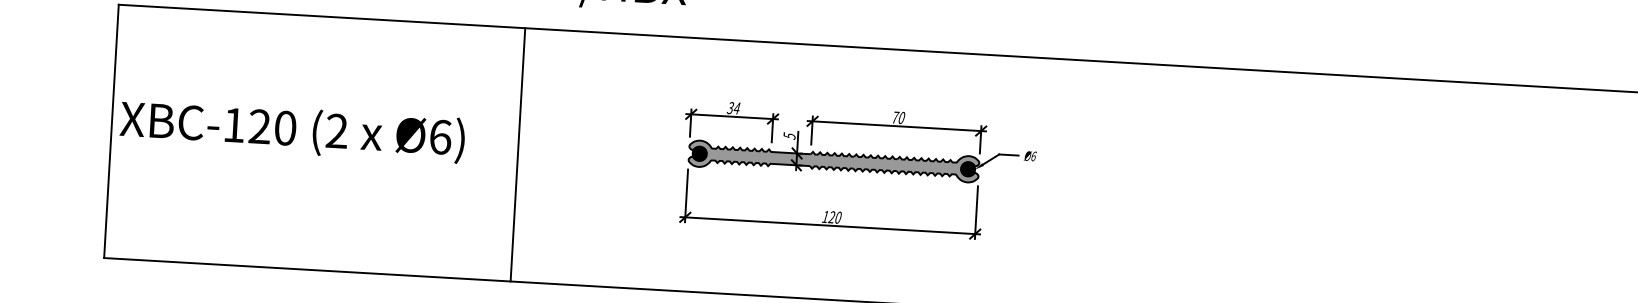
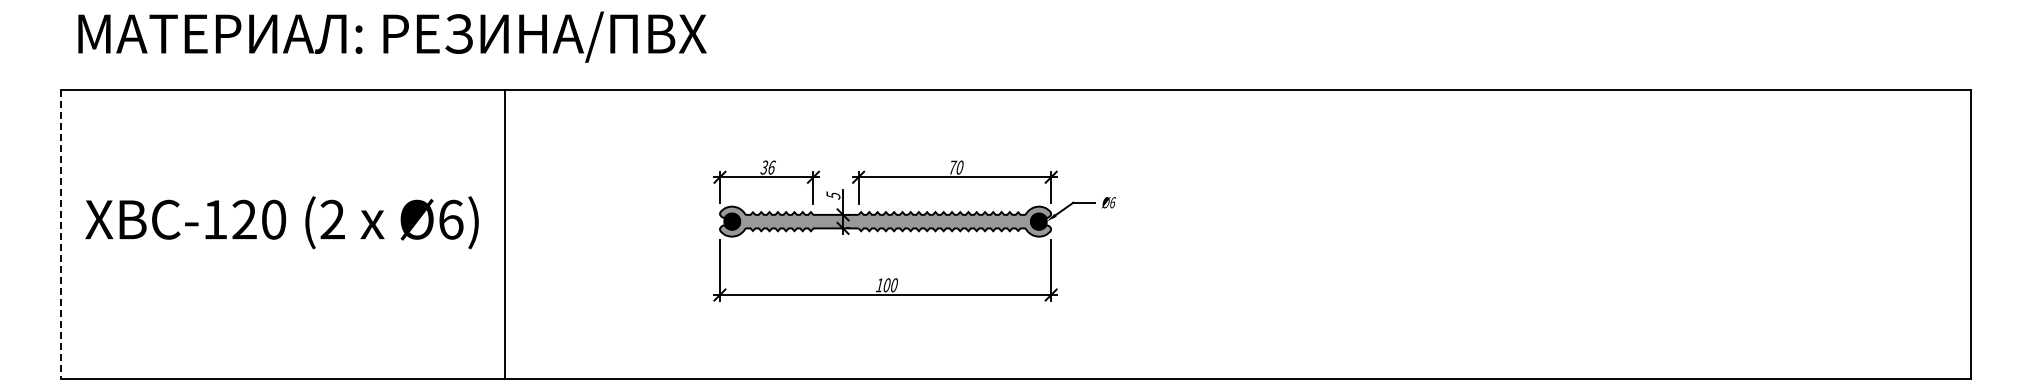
text: (736, 108) -> (771, 167), 34 -> 36
line: (111, 131) -> (60, 234), solid -> dashed
text: (292, 131) -> (281, 222), moved
line: (518, 154) -> (505, 234), moved
text: (831, 217) -> (886, 285), 120 -> 100

